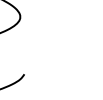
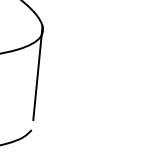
line: (21, 40) -> (37, 72), added

